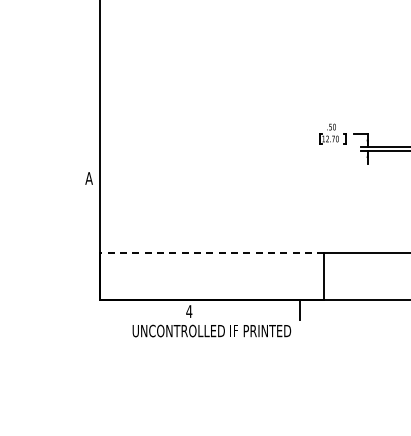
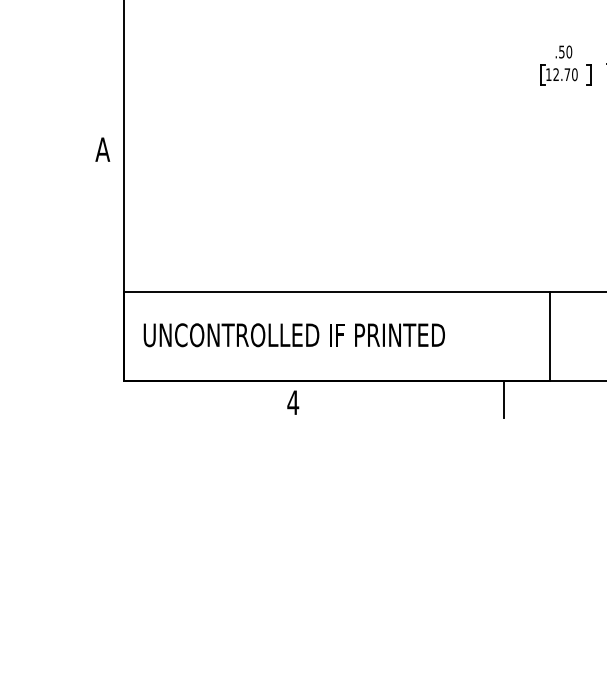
line: (212, 253) -> (337, 292), dashed -> solid
text: (211, 330) -> (293, 334), moved

